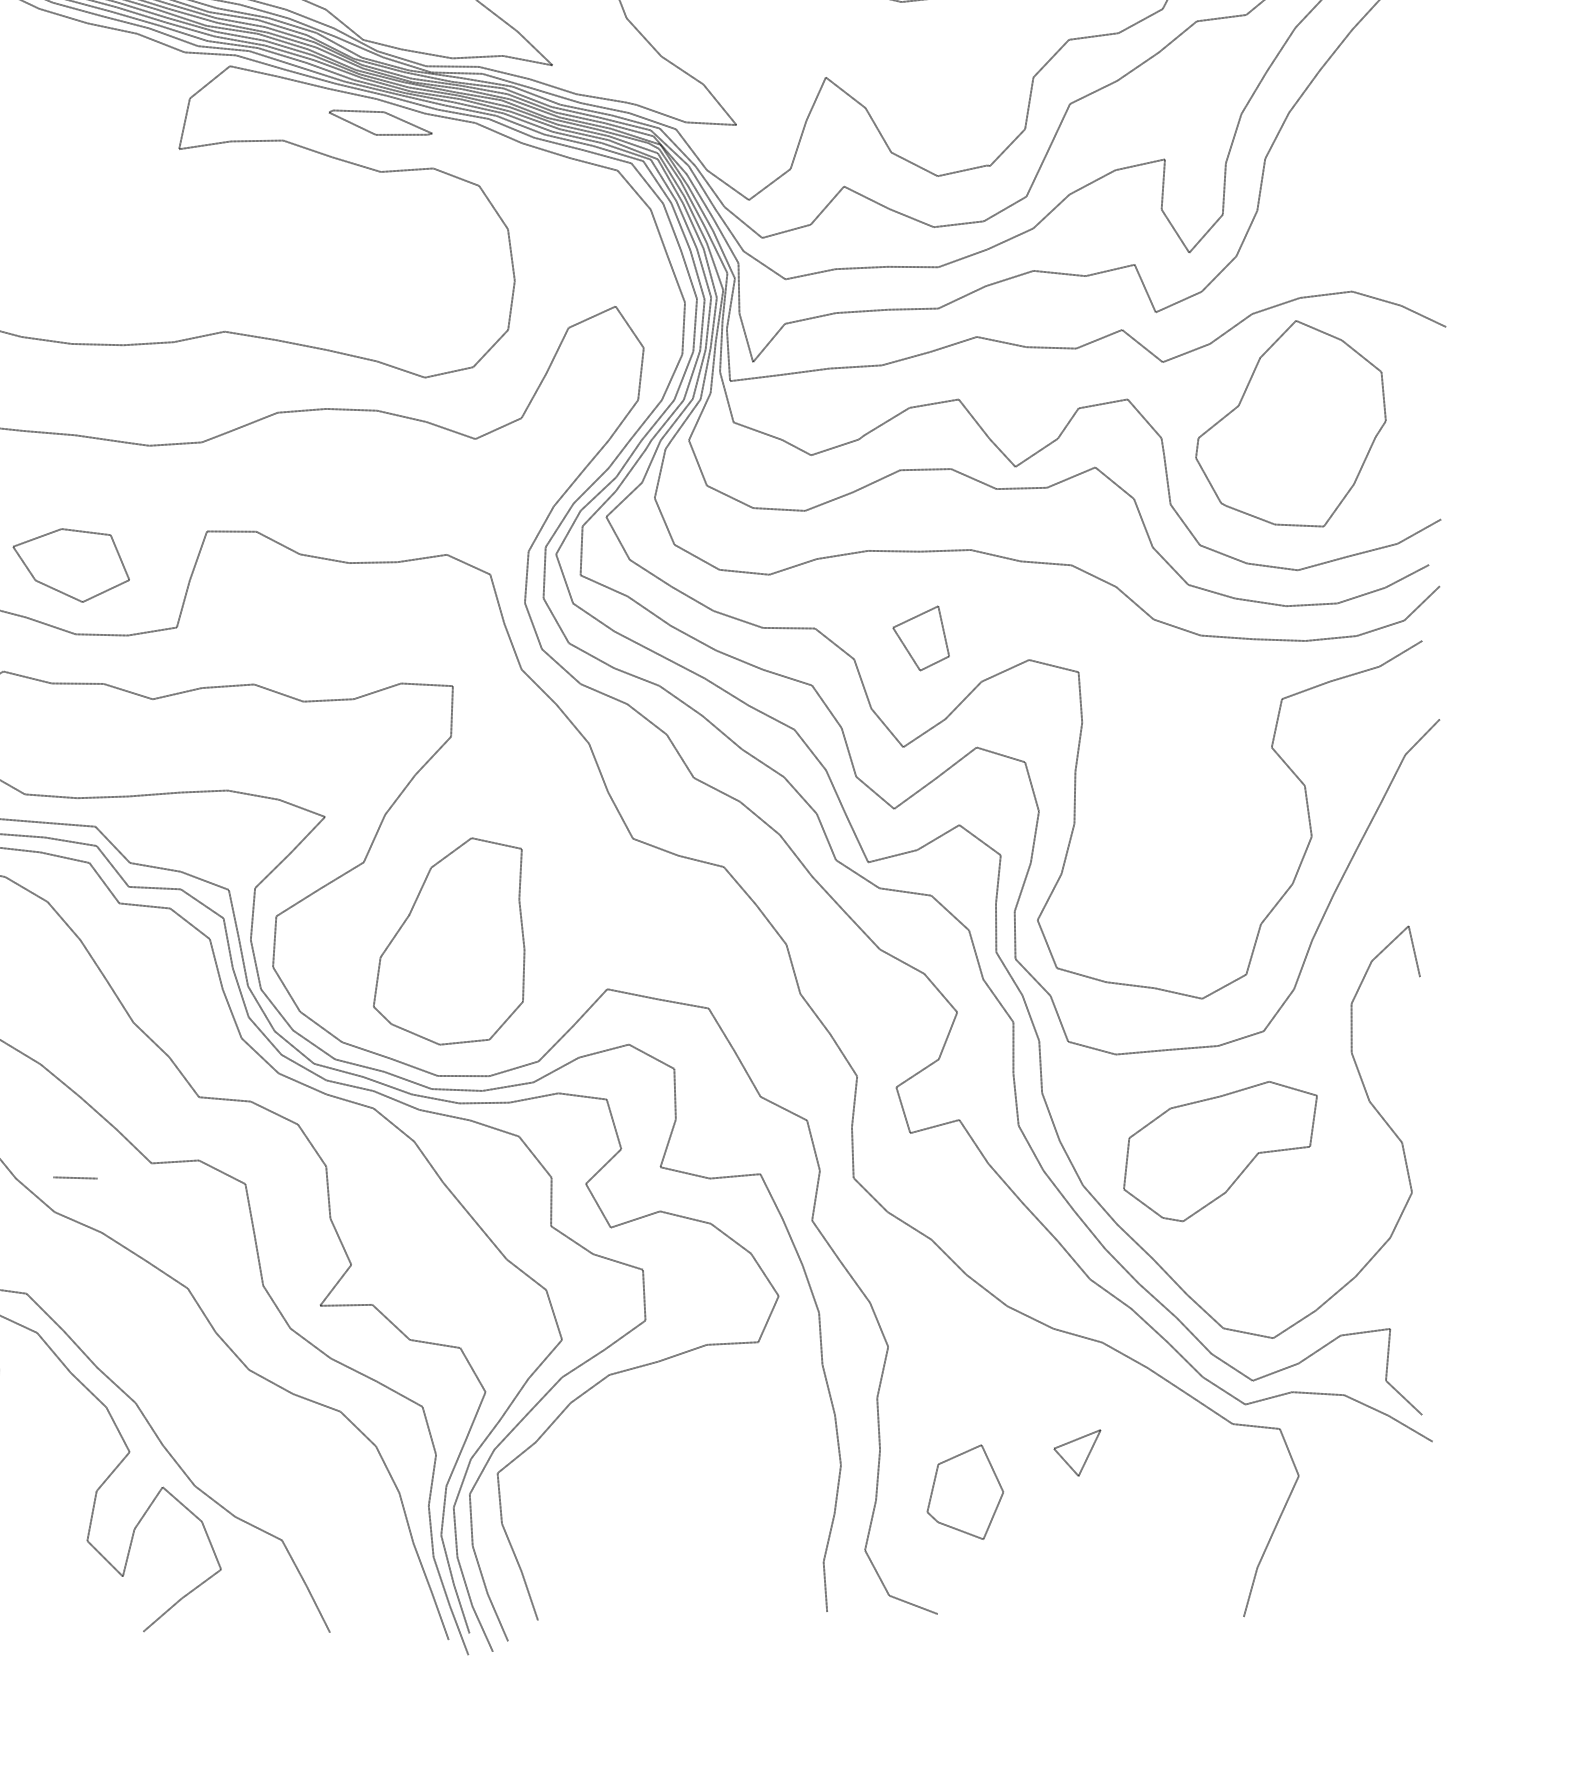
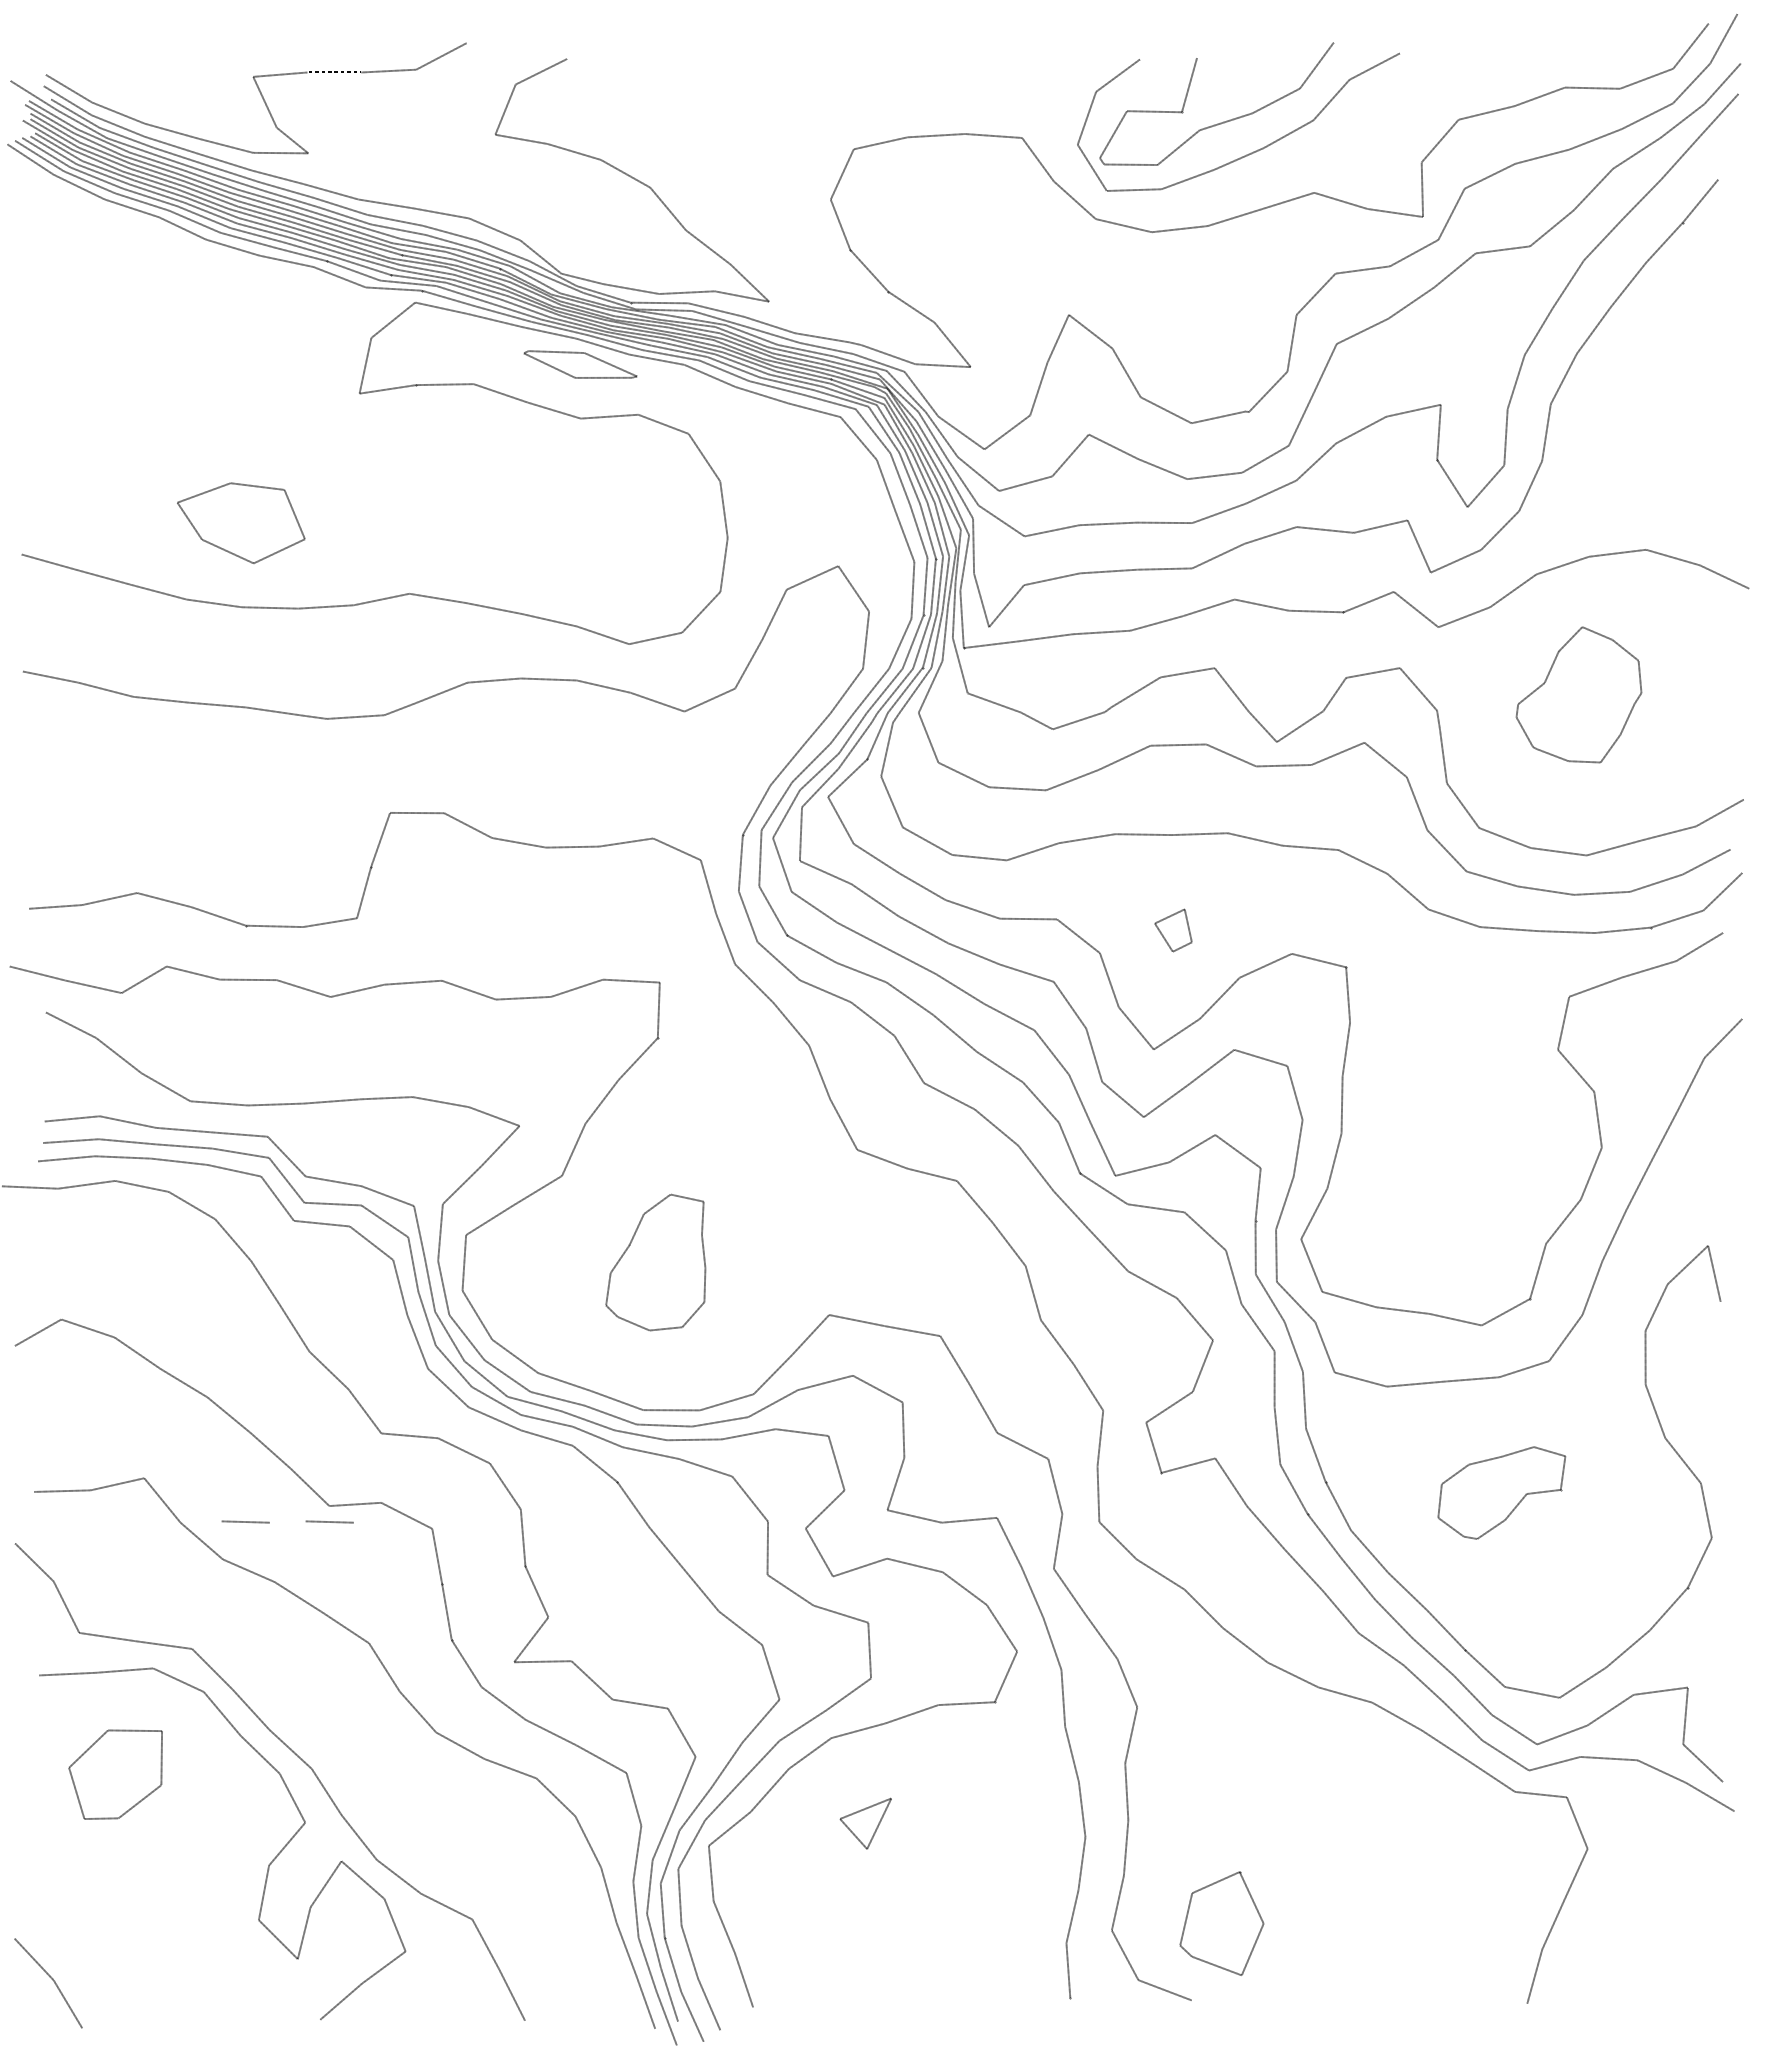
part: (1290, 423) -> (1578, 694), size x0.6
part: (71, 564) -> (241, 522), moved
part: (921, 638) -> (1173, 930), size x0.6
part: (448, 941) -> (655, 1262), size x0.6
part: (1220, 1151) -> (1501, 1492), size x0.6
line: (151, 1177) -> (329, 1521), added
part: (1077, 1452) -> (865, 1823), moved
part: (965, 1492) -> (1221, 1923), moved

